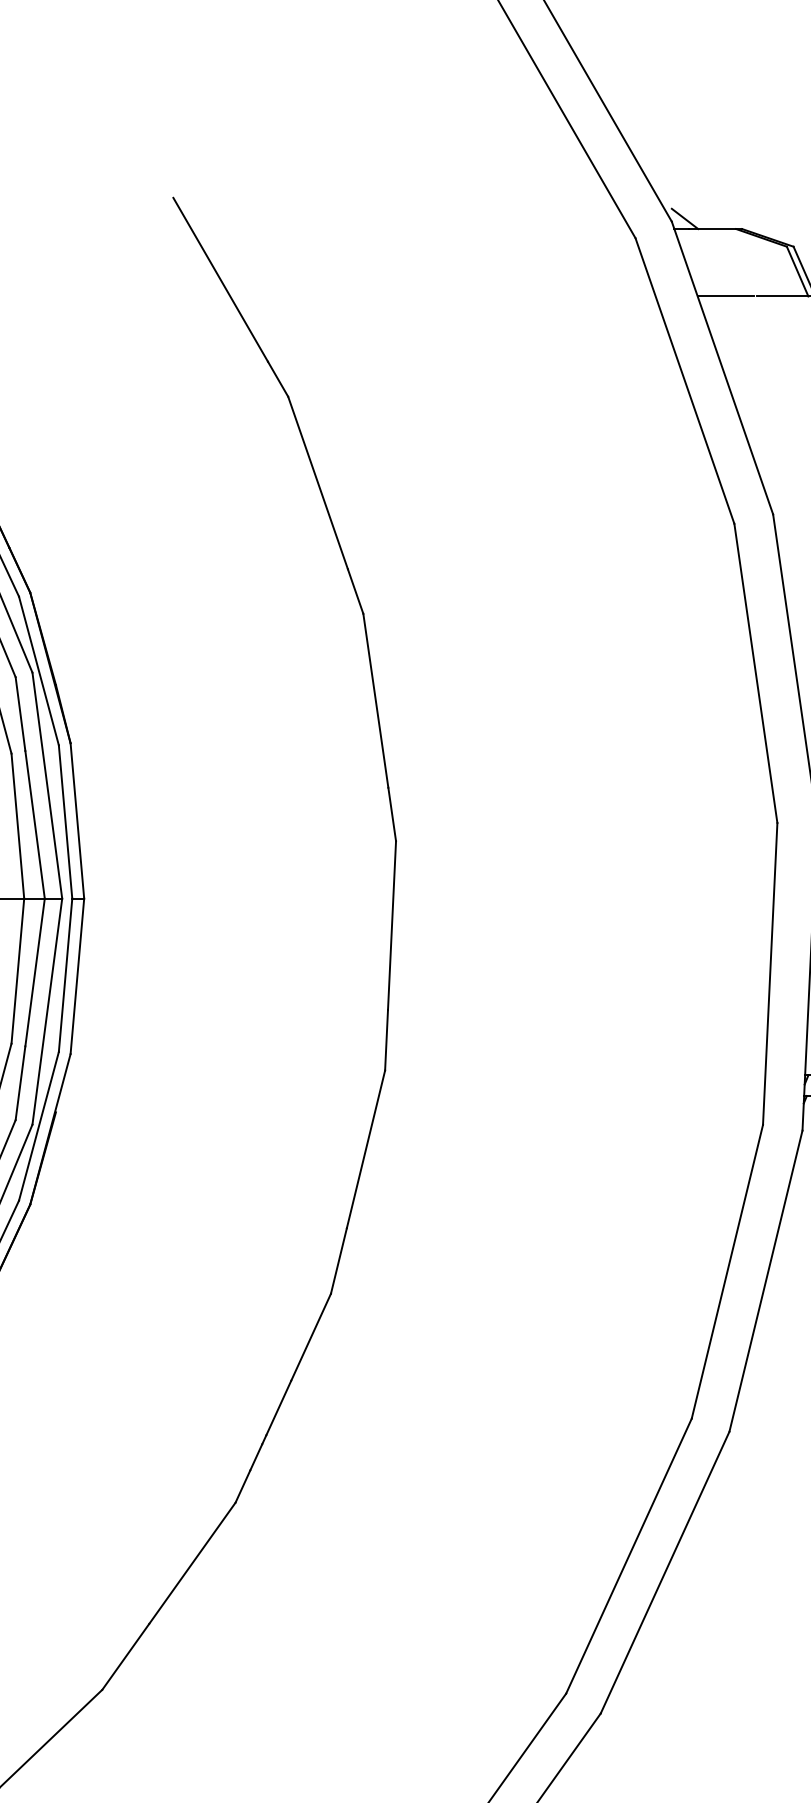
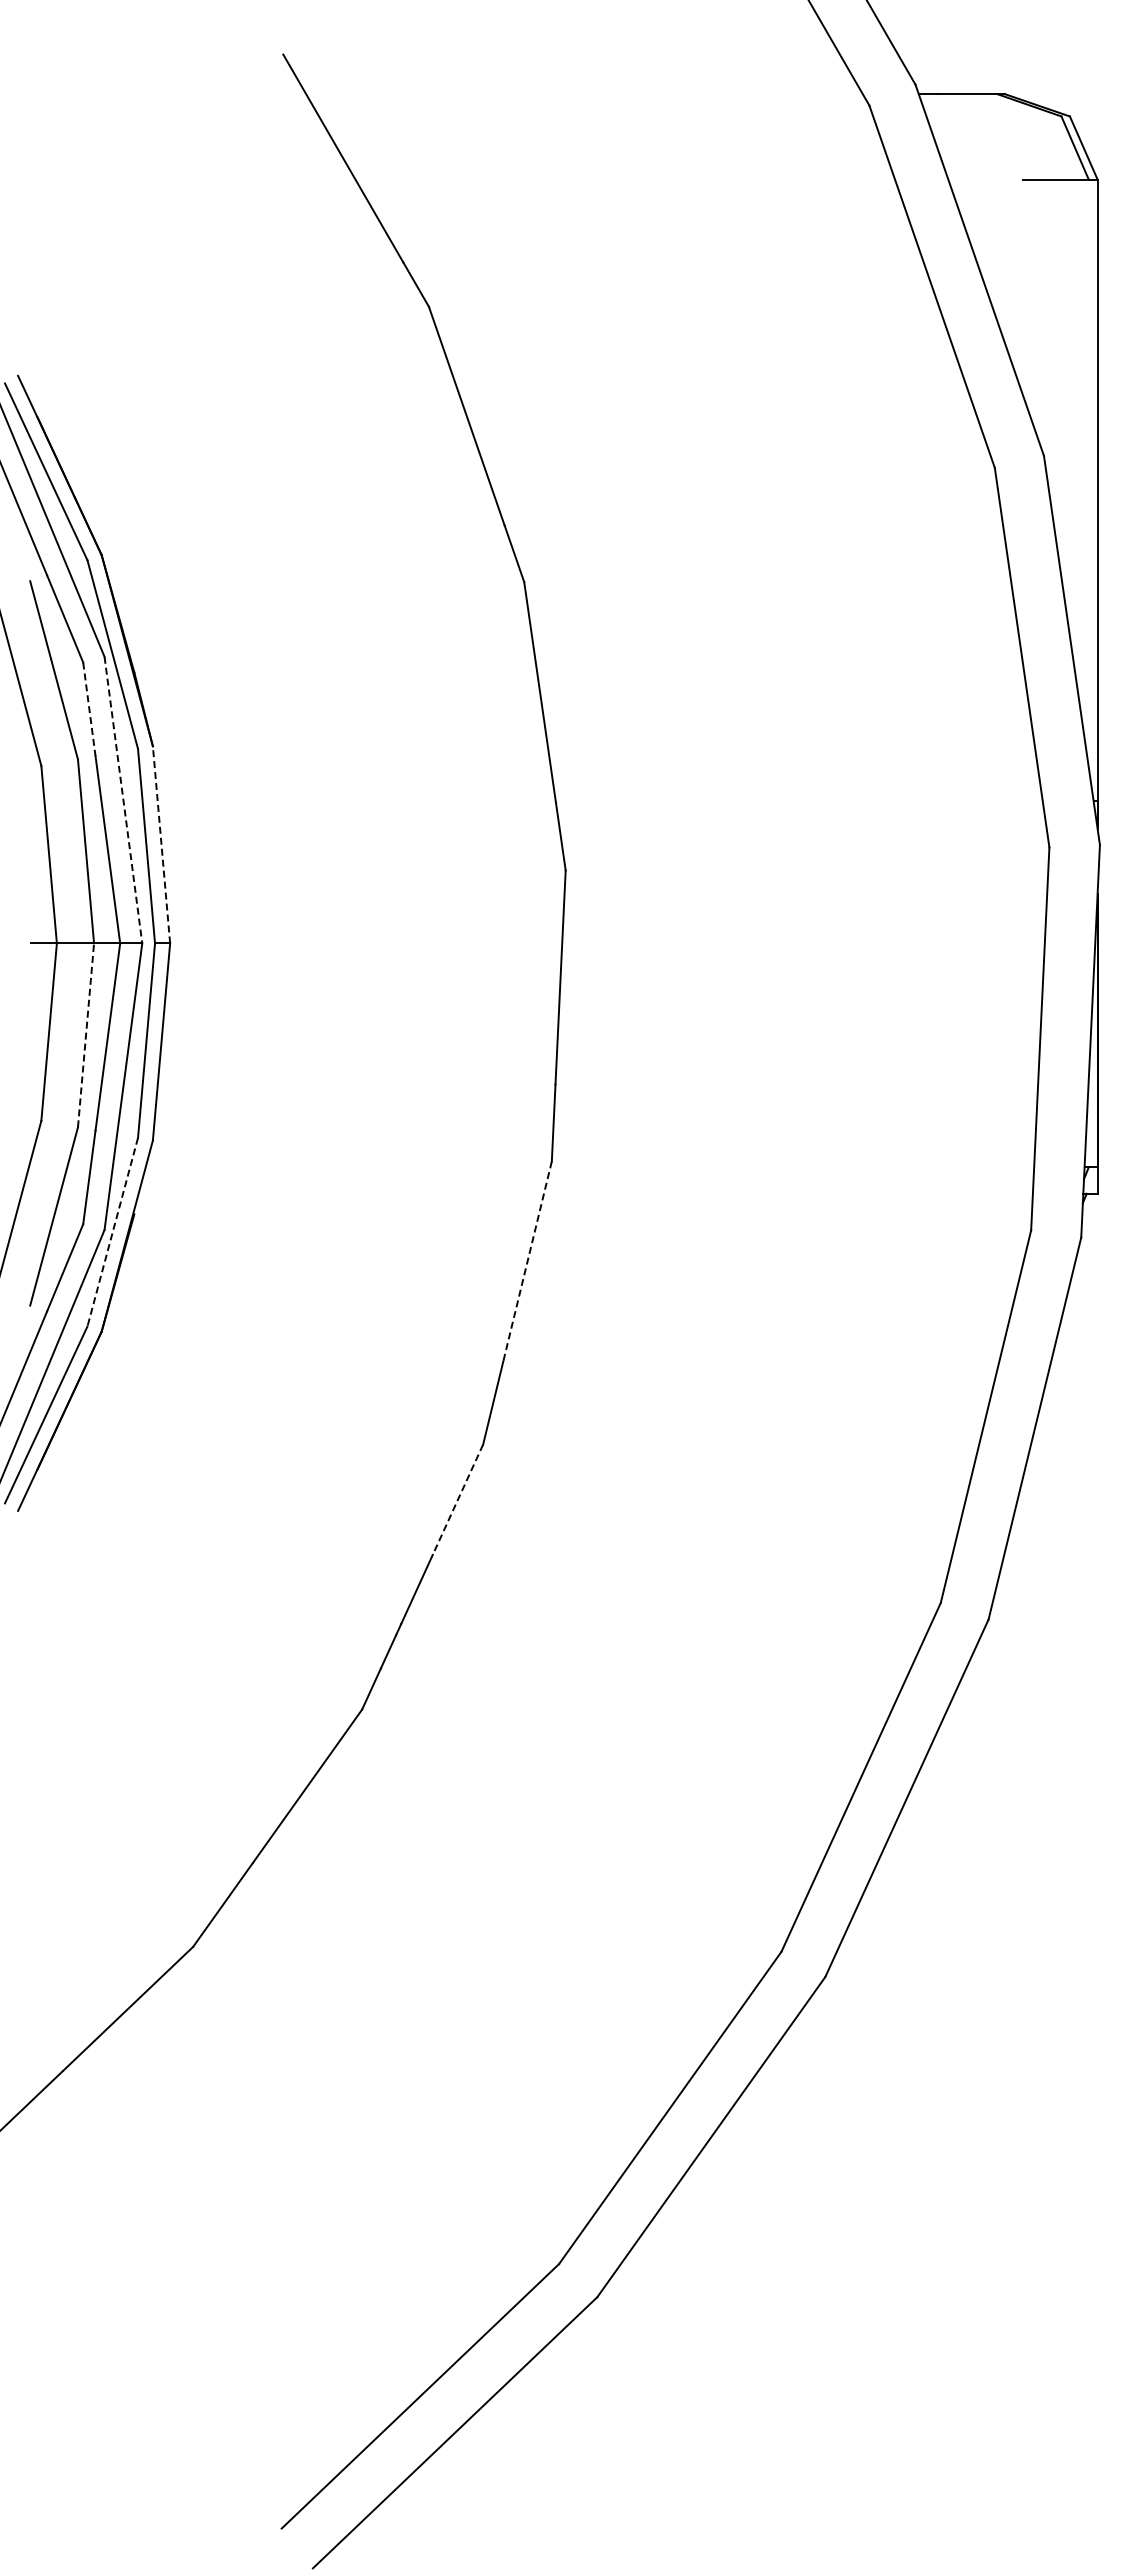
line: (685, 219) -> (932, 81), removed
line: (725, 296) -> (983, 179), removed
line: (20, 714) -> (89, 709), solid -> dashed
line: (47, 786) -> (123, 800), solid -> dashed
line: (77, 820) -> (161, 844), solid -> dashed
line: (18, 970) -> (86, 1034), solid -> dashed
line: (38, 1126) -> (112, 1232), solid -> dashed
line: (365, 1149) -> (527, 1261), solid -> dashed
line: (310, 1337) -> (457, 1499), solid -> dashed

